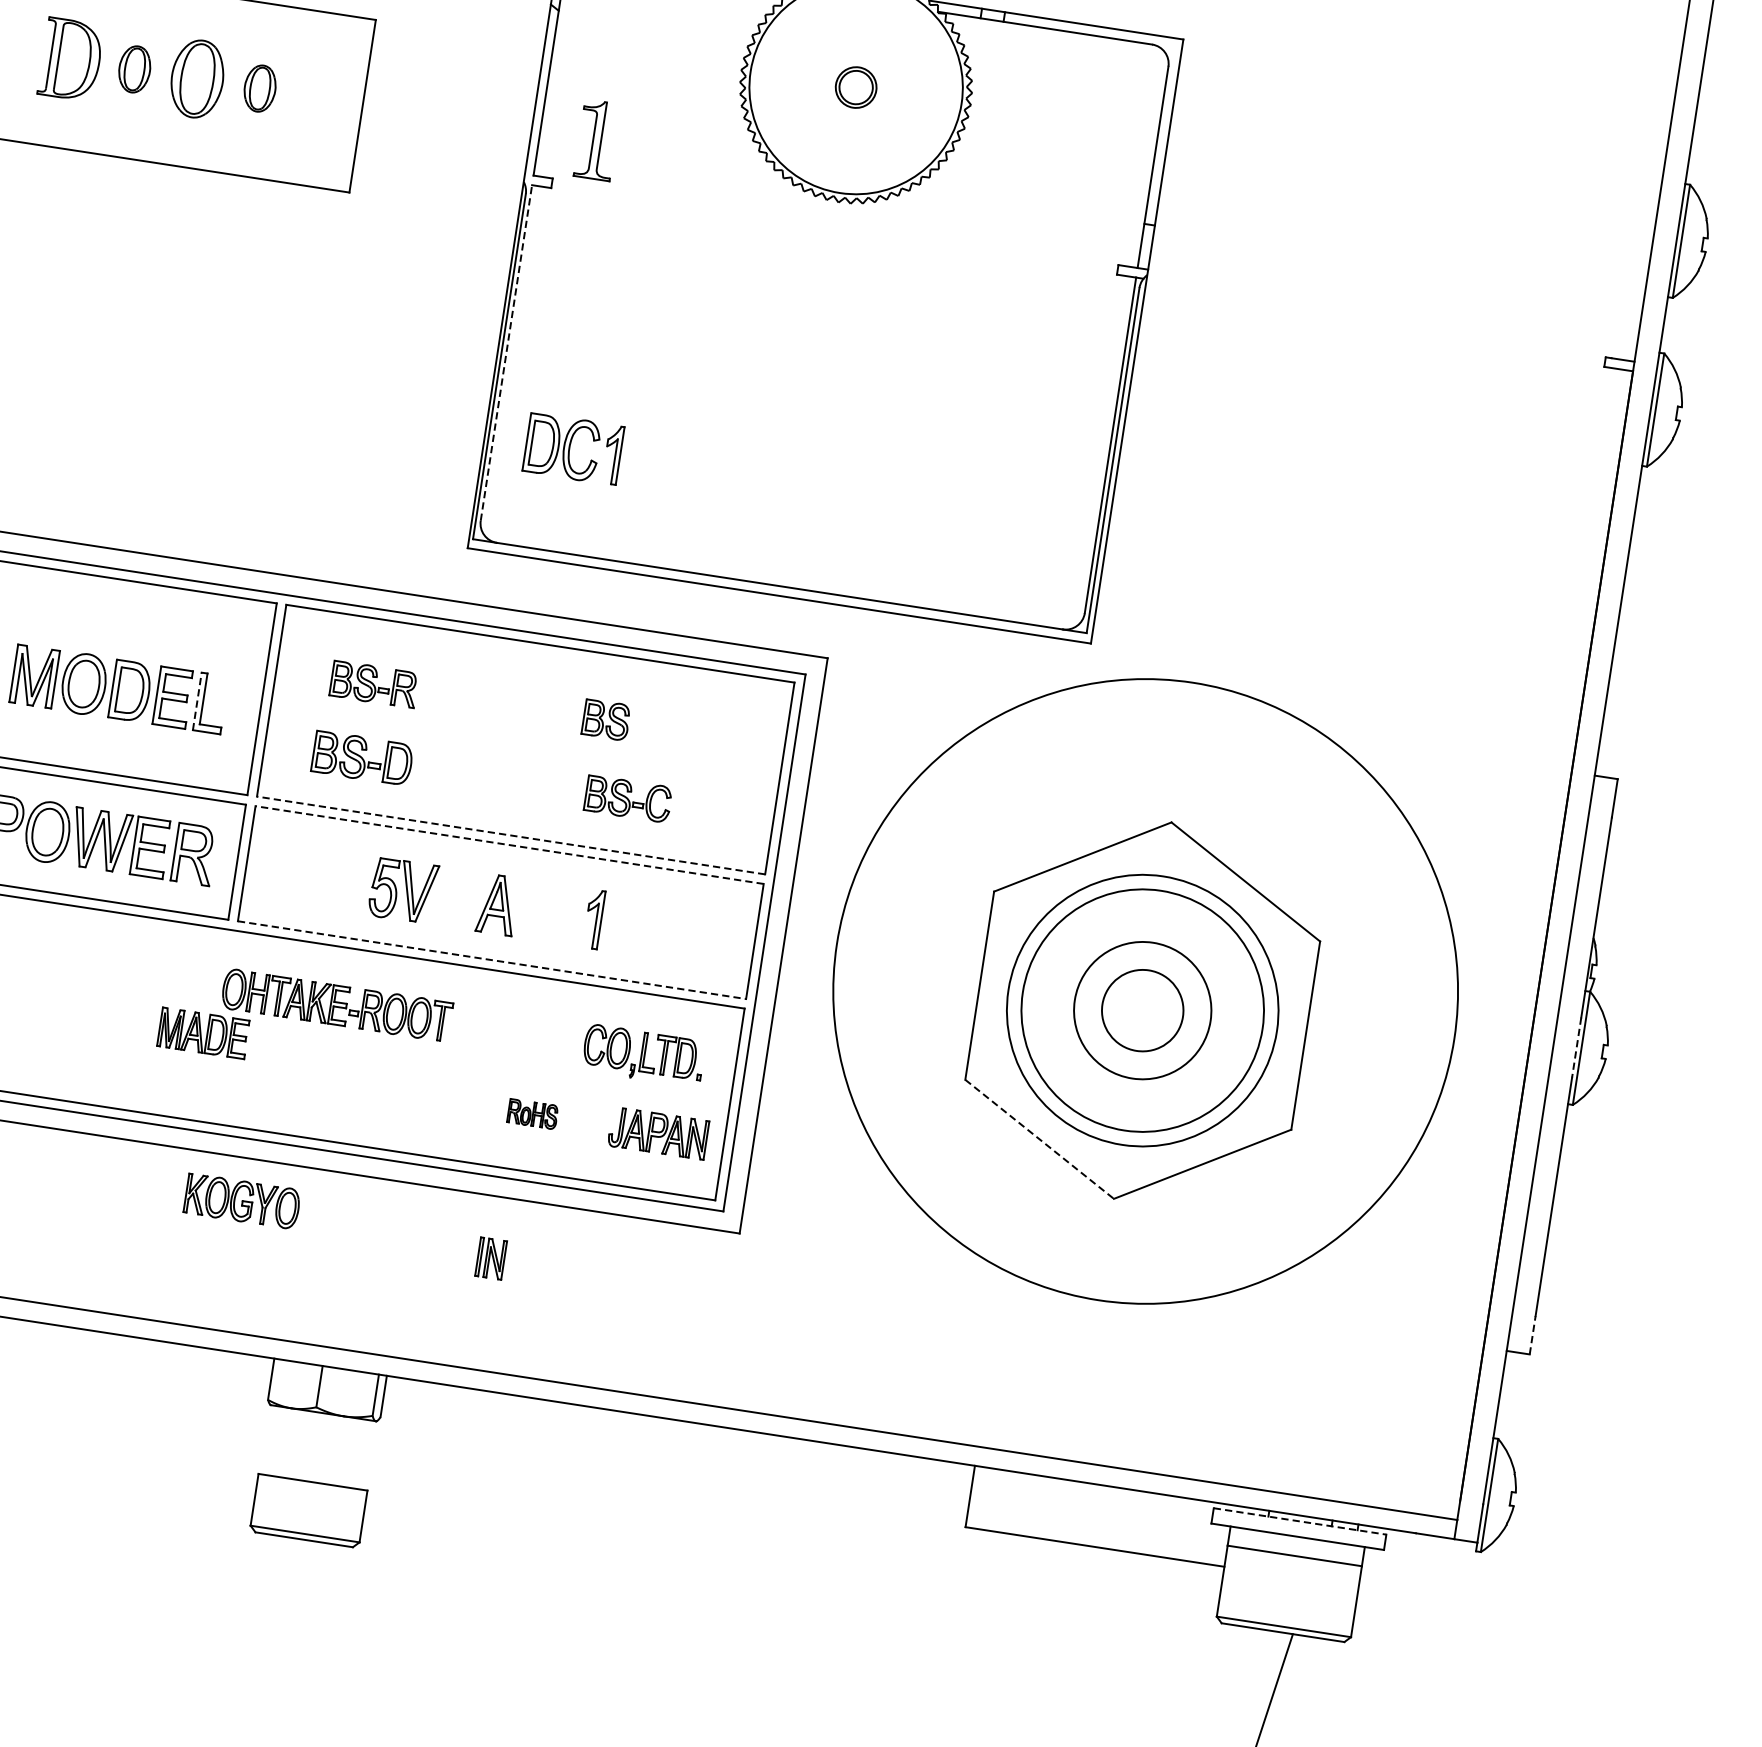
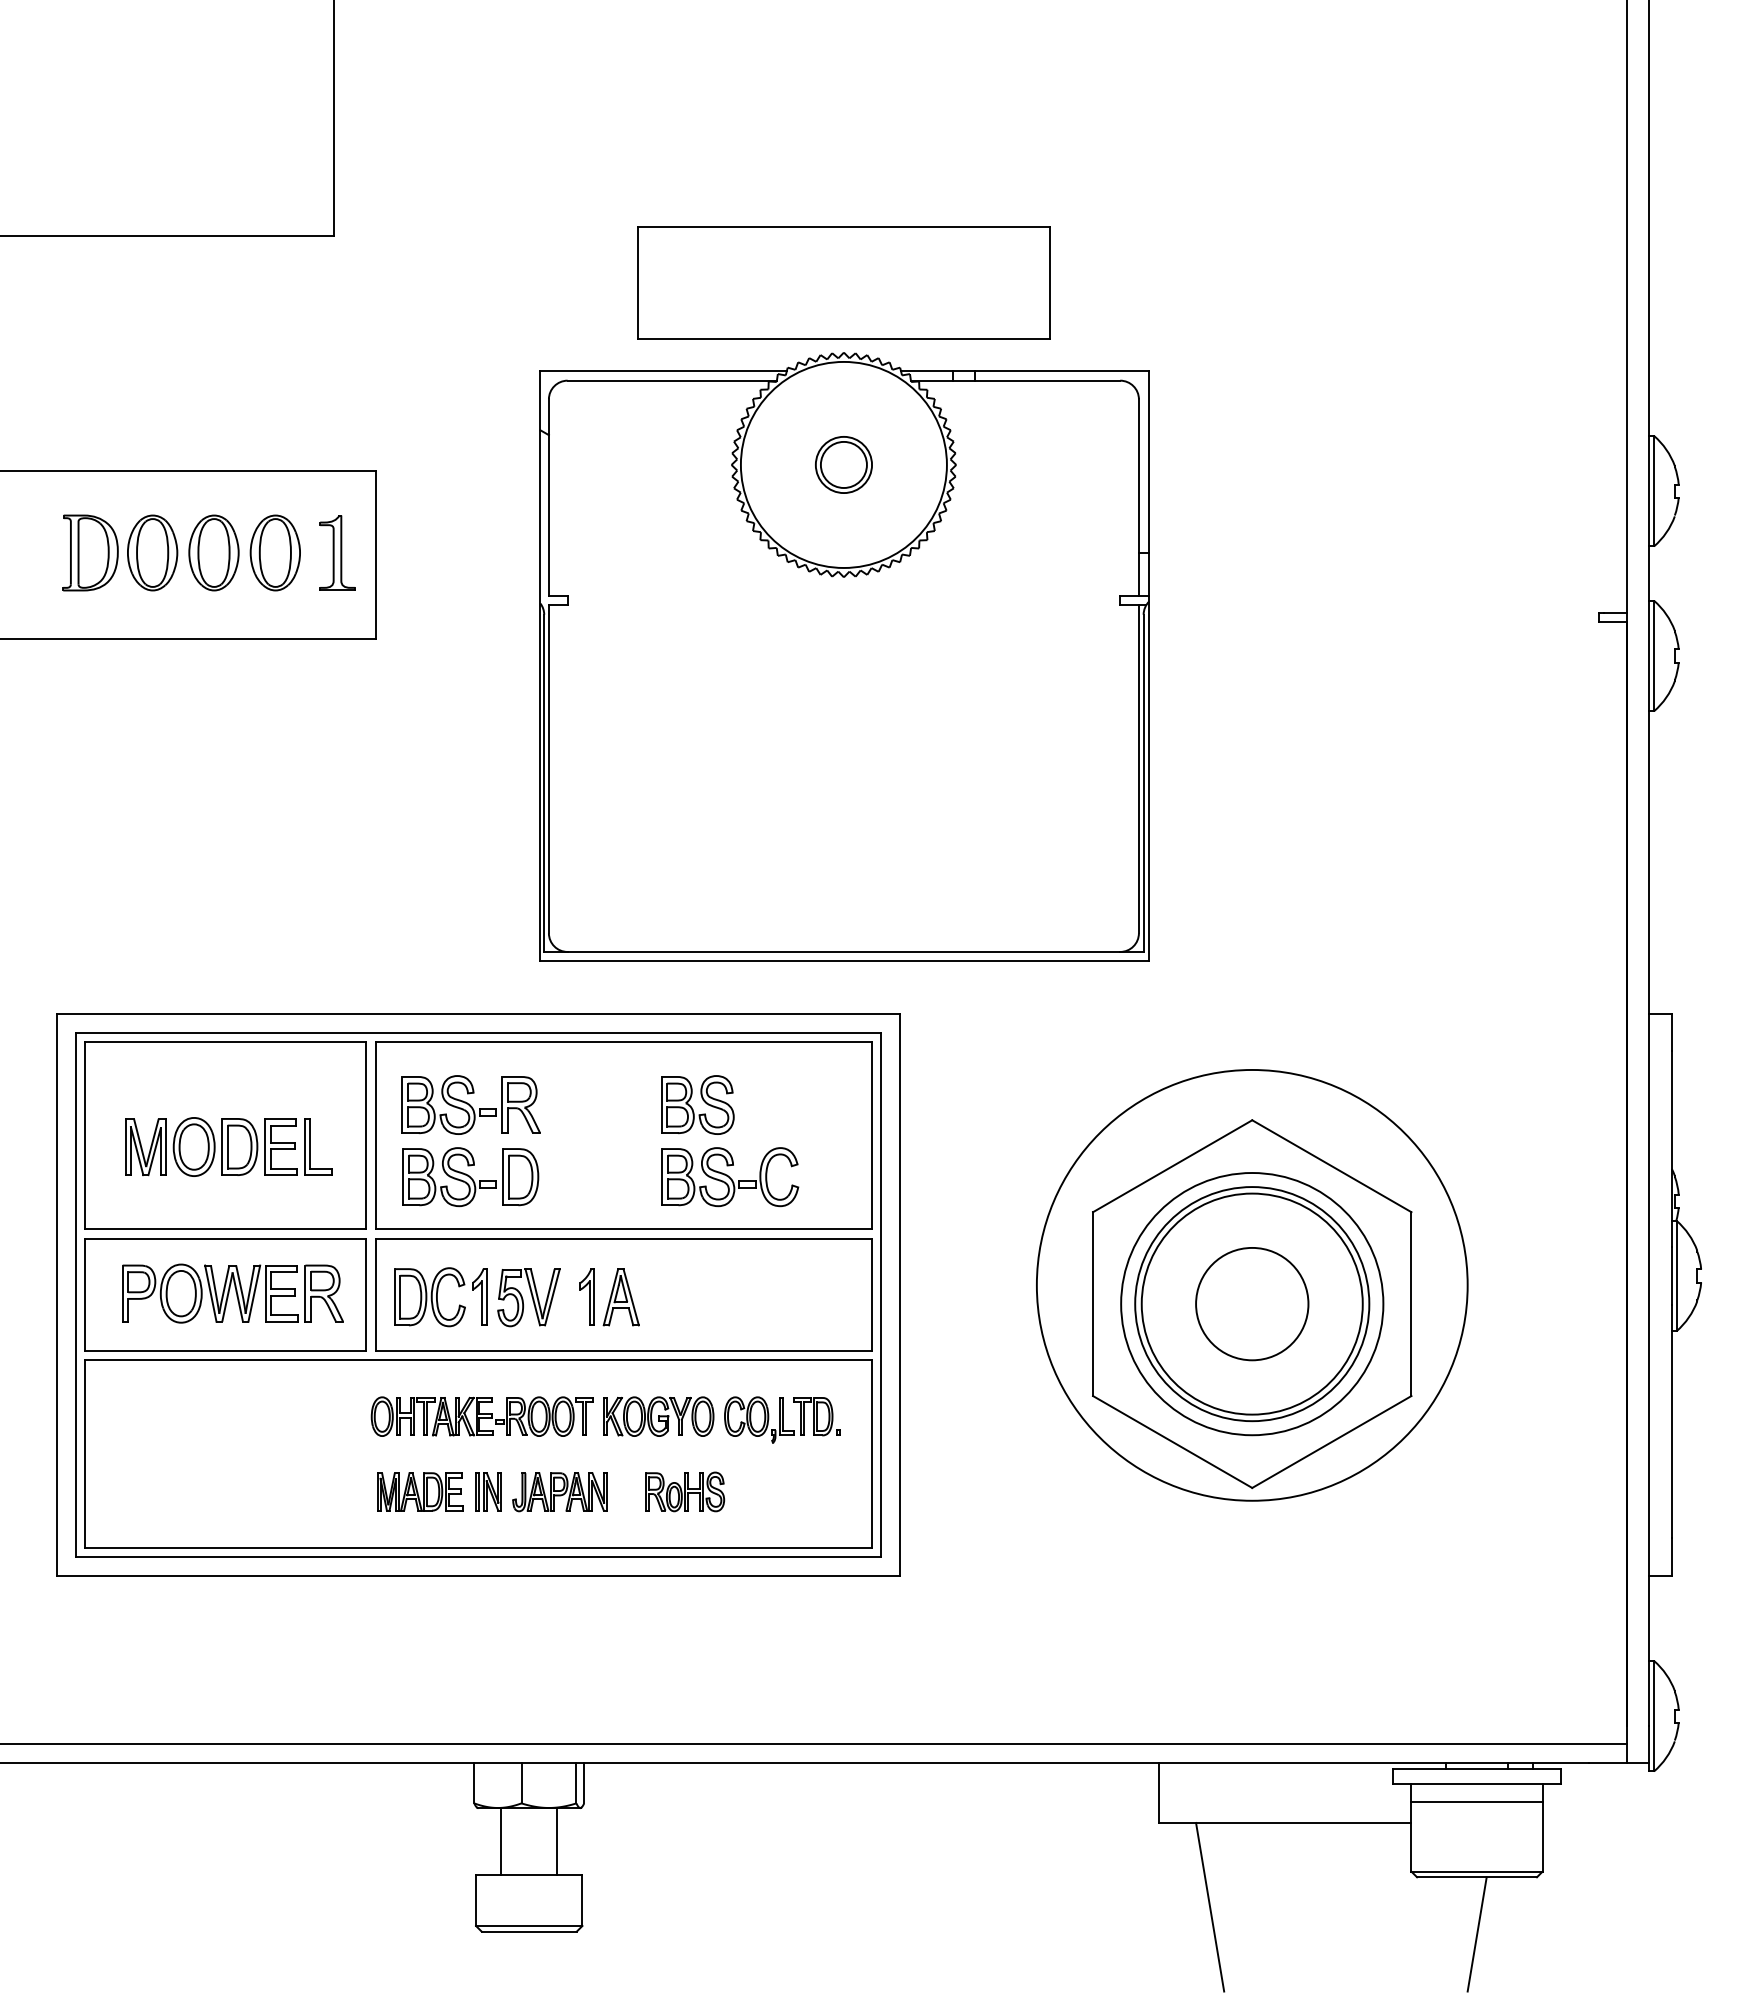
part: (134, 68) -> (152, 552), size x1.67
part: (259, 87) -> (274, 552), size x1.67
part: (855, 87) -> (843, 464), size x1.43
part: (597, 139) -> (337, 552), moved
line: (505, 353) -> (548, 769), dashed -> solid
part: (572, 449) -> (440, 1297), moved
part: (373, 683) -> (470, 1104), size x1.67
line: (197, 700) -> (304, 1146), dashed -> solid
part: (606, 719) -> (697, 1104), size x1.67
part: (362, 758) -> (470, 1177), size x1.43
part: (628, 799) -> (730, 1177), size x1.67
line: (510, 835) -> (623, 1229), dashed -> solid
line: (509, 844) -> (623, 1238), dashed -> solid
part: (593, 918) -> (586, 1296), moved
line: (492, 959) -> (624, 1350), dashed -> solid
circle: (1145, 990) -> (1251, 1284), size x0.71
circle: (1142, 1009) -> (1251, 1303), size x1.67
circle: (1143, 1010) -> (1252, 1303), size x1.43
part: (203, 1032) -> (420, 1491), moved
line: (1576, 1048) -> (1671, 1276), dashed -> solid
part: (533, 1113) -> (685, 1491), size x1.67
part: (657, 1133) -> (559, 1492), moved
line: (1039, 1139) -> (1172, 1442), dashed -> solid
part: (242, 1201) -> (658, 1416), moved
part: (491, 1258) -> (488, 1491), moved
line: (1532, 1334) -> (1671, 1556), dashed -> solid
line: (289, 1443) -> (501, 1841), added
line: (347, 1451) -> (557, 1841), added
line: (1300, 1521) -> (1477, 1768), dashed -> solid
line: (1005, 1620) -> (1210, 1906), added

